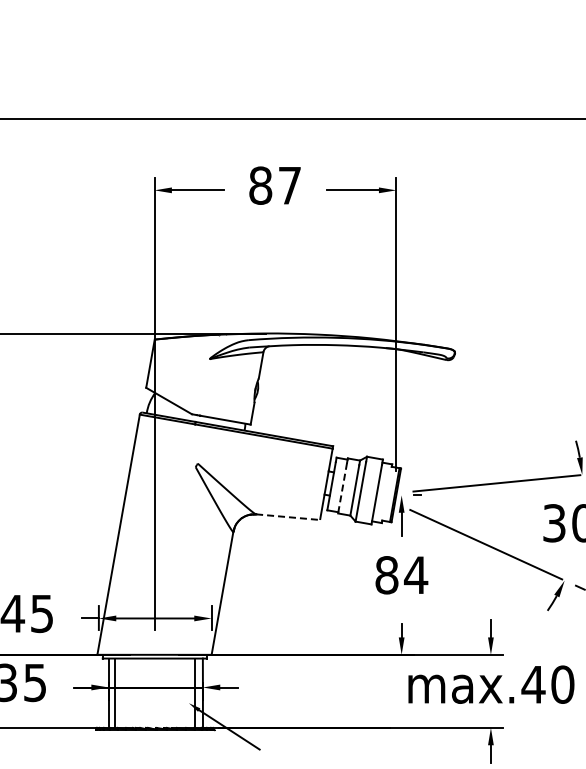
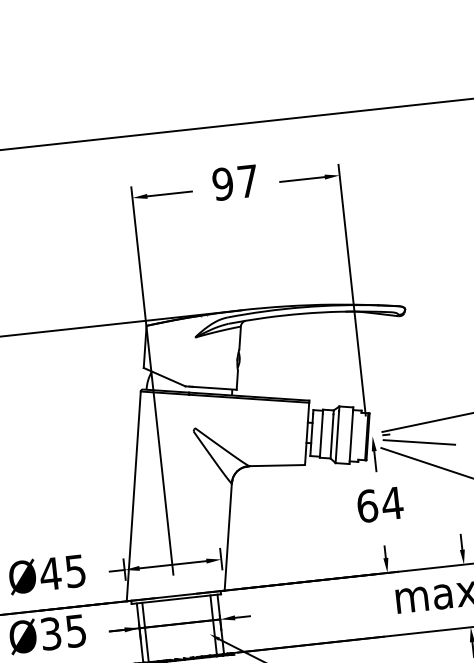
text: (260, 185) -> (222, 183), 87 -> 97
line: (342, 488) -> (321, 435), dashed -> solid
line: (454, 508) -> (419, 442), added
line: (288, 517) -> (277, 465), dashed -> solid
text: (386, 575) -> (367, 506), 84 -> 64

